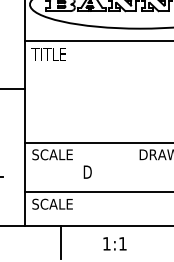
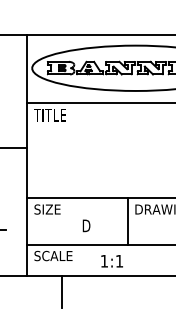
text: (56, 154) -> (57, 209), SCALE -> SIZE
line: (131, 167) -> (127, 221), added
text: (114, 244) -> (111, 261), moved

